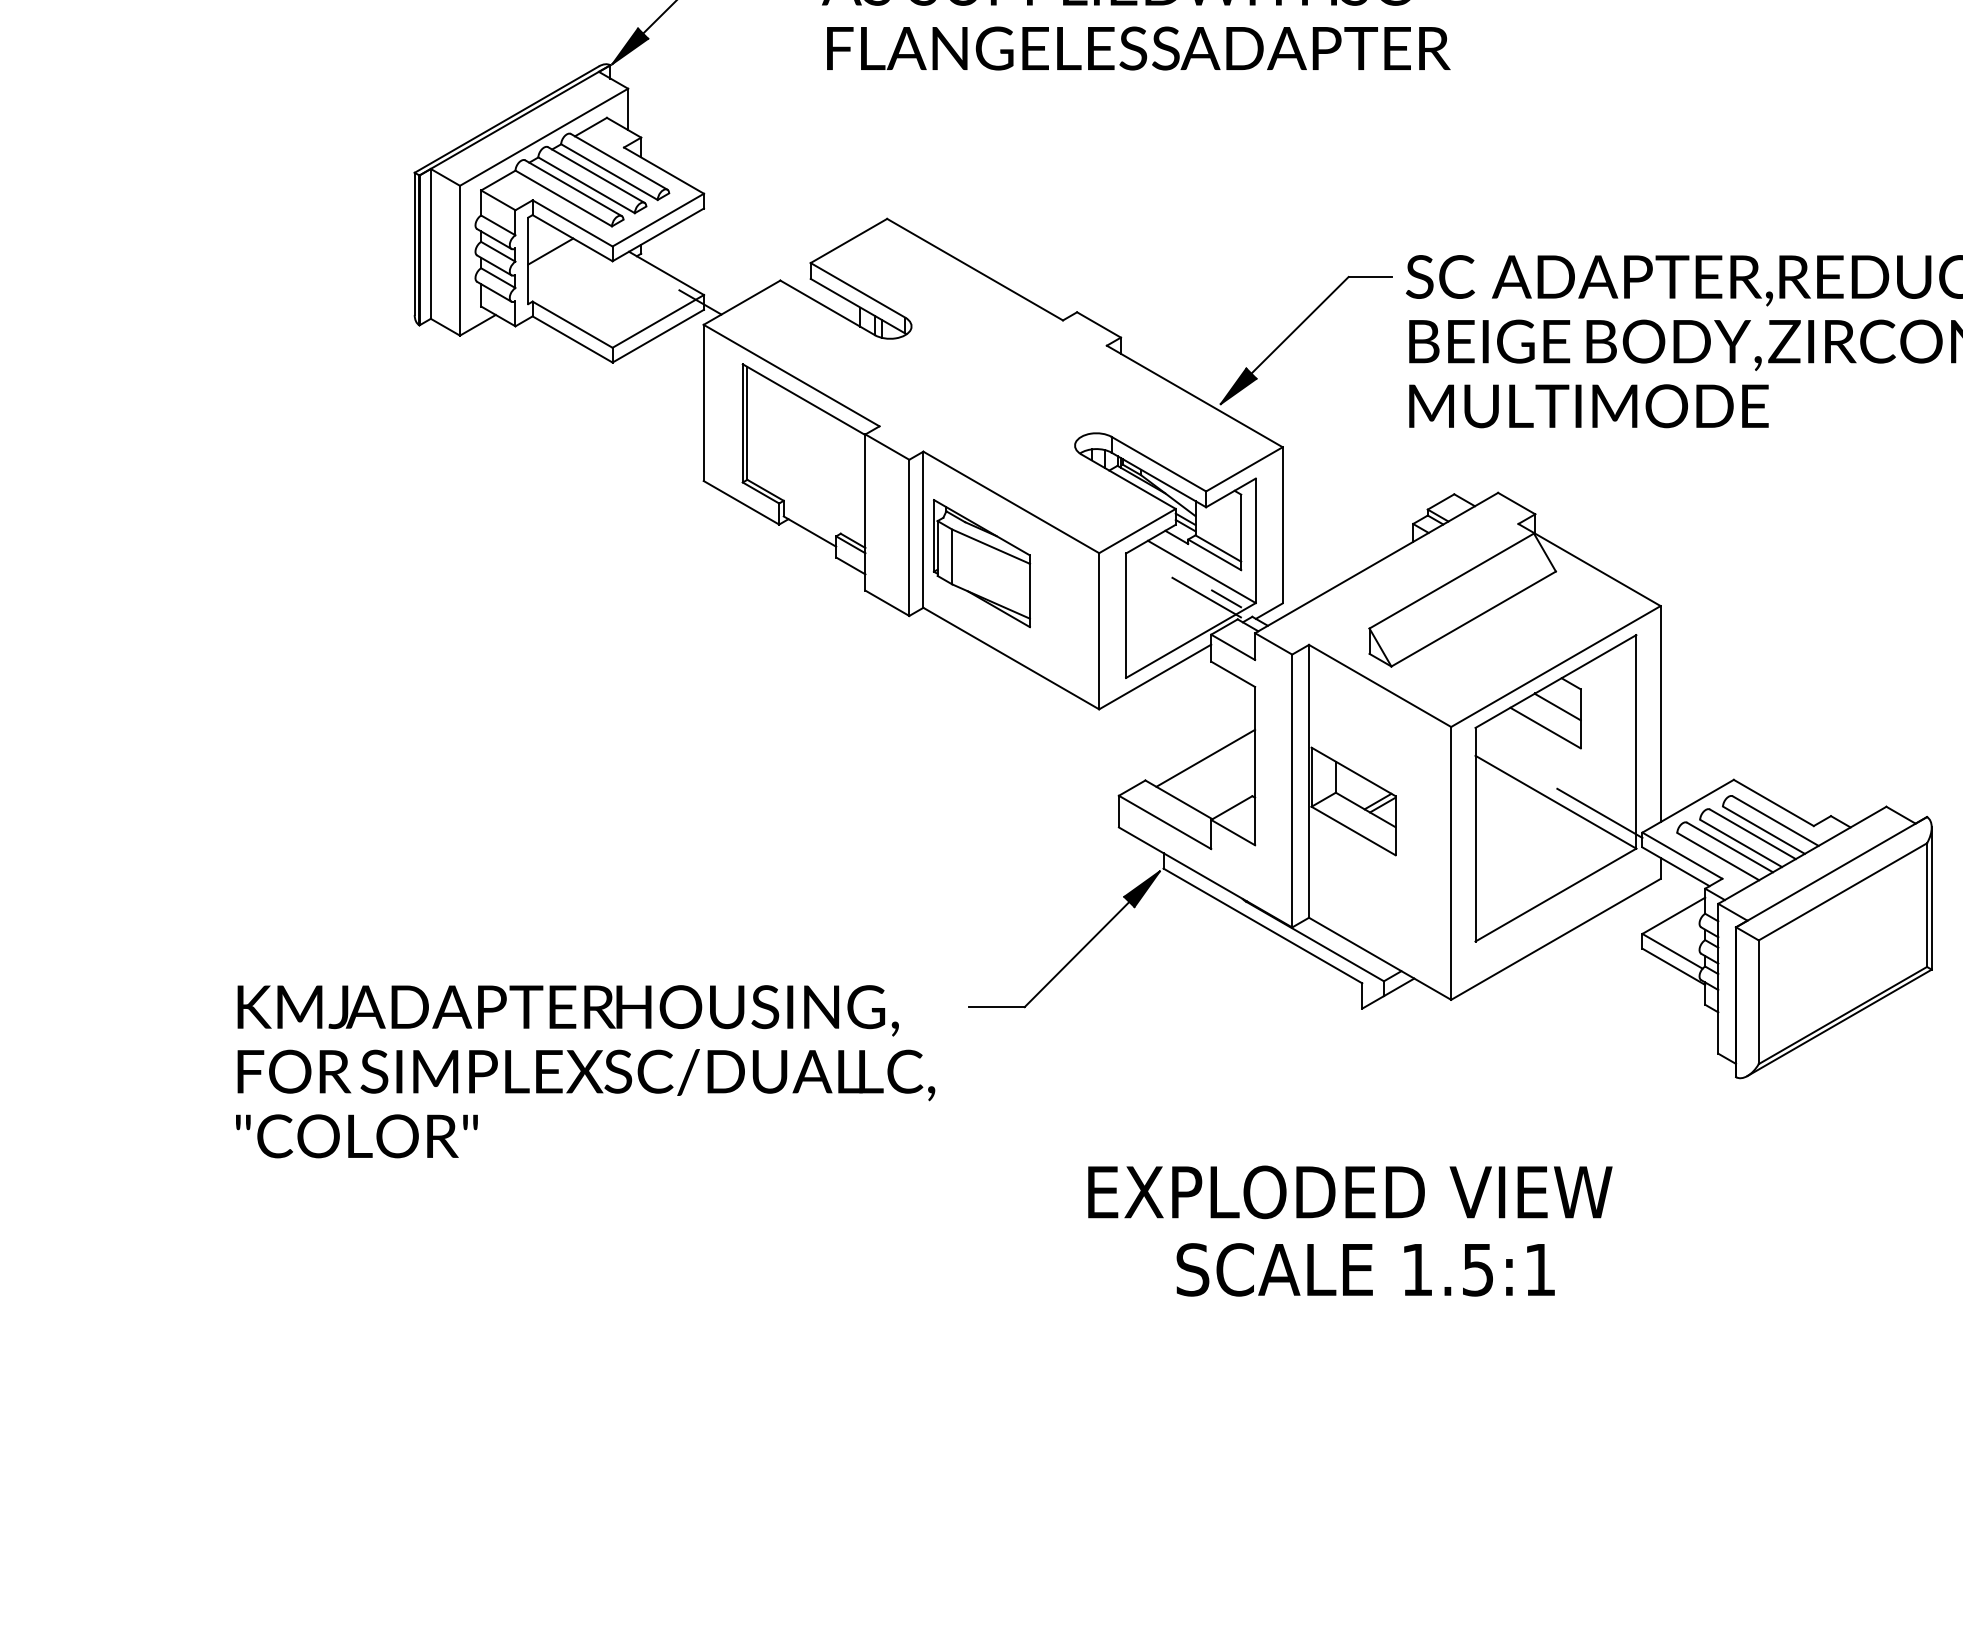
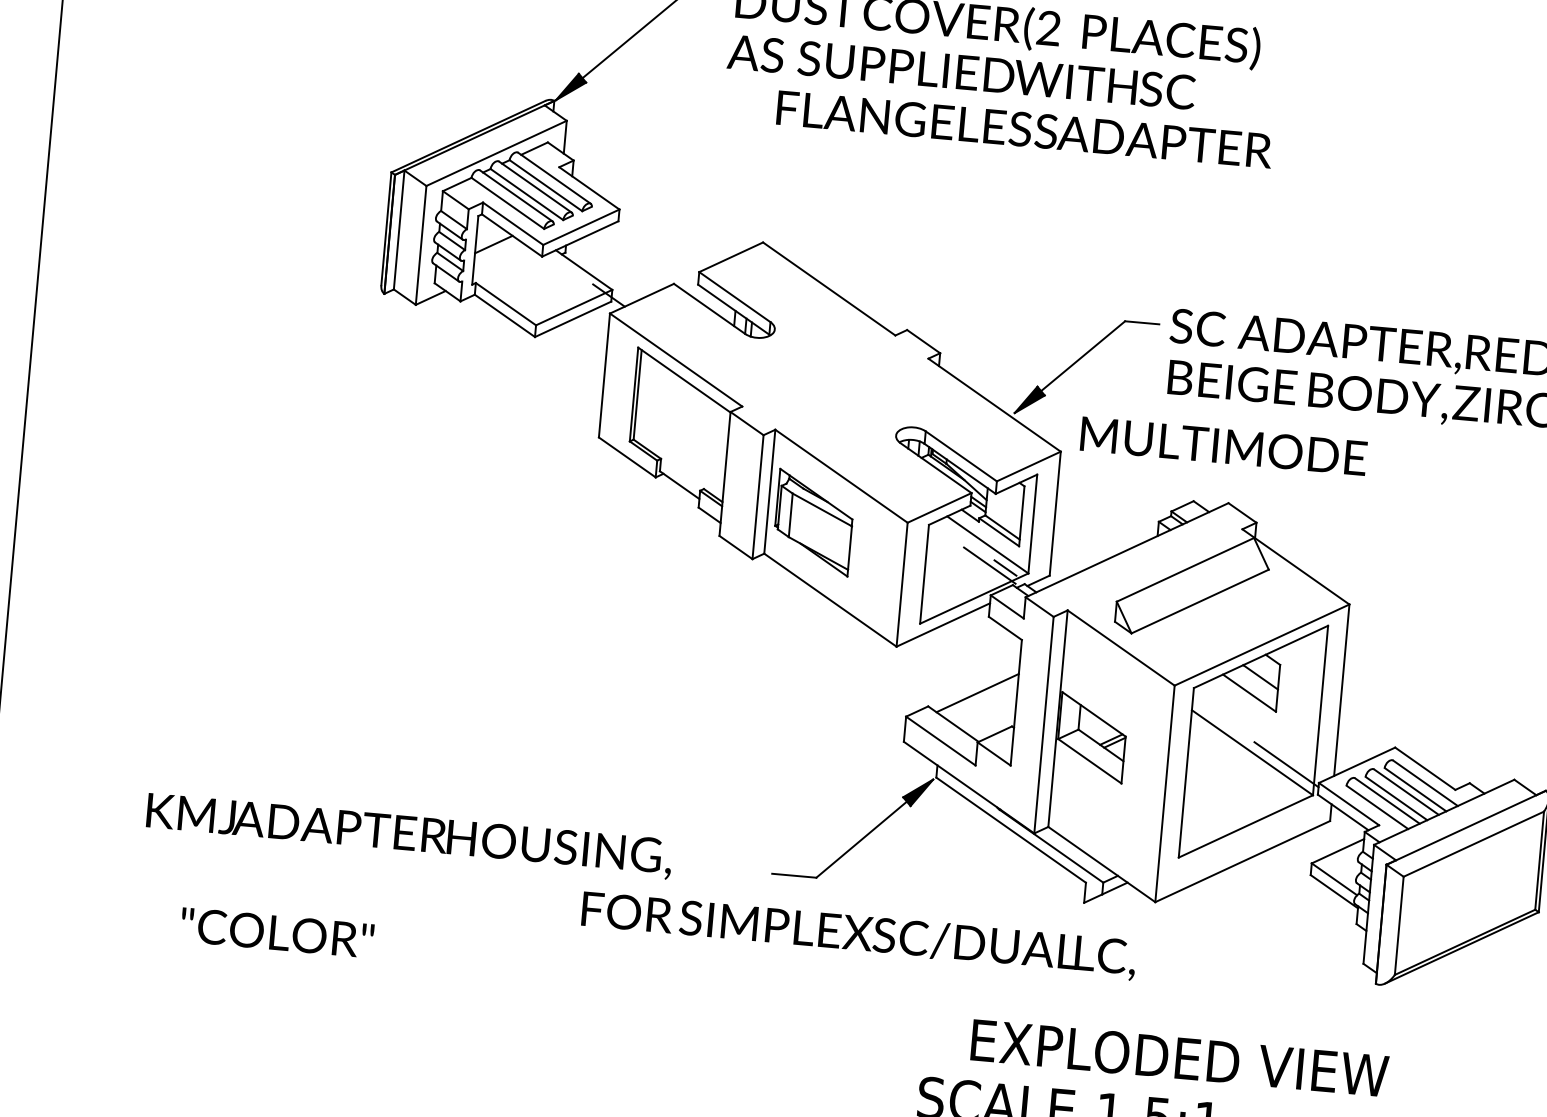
text: (1138, 48) -> (1024, 129), moved
text: (1588, 406) -> (1223, 446), moved
text: (567, 1010) -> (408, 836), moved
text: (586, 1075) -> (858, 936), moved
text: (1350, 1192) -> (1180, 1058), moved

